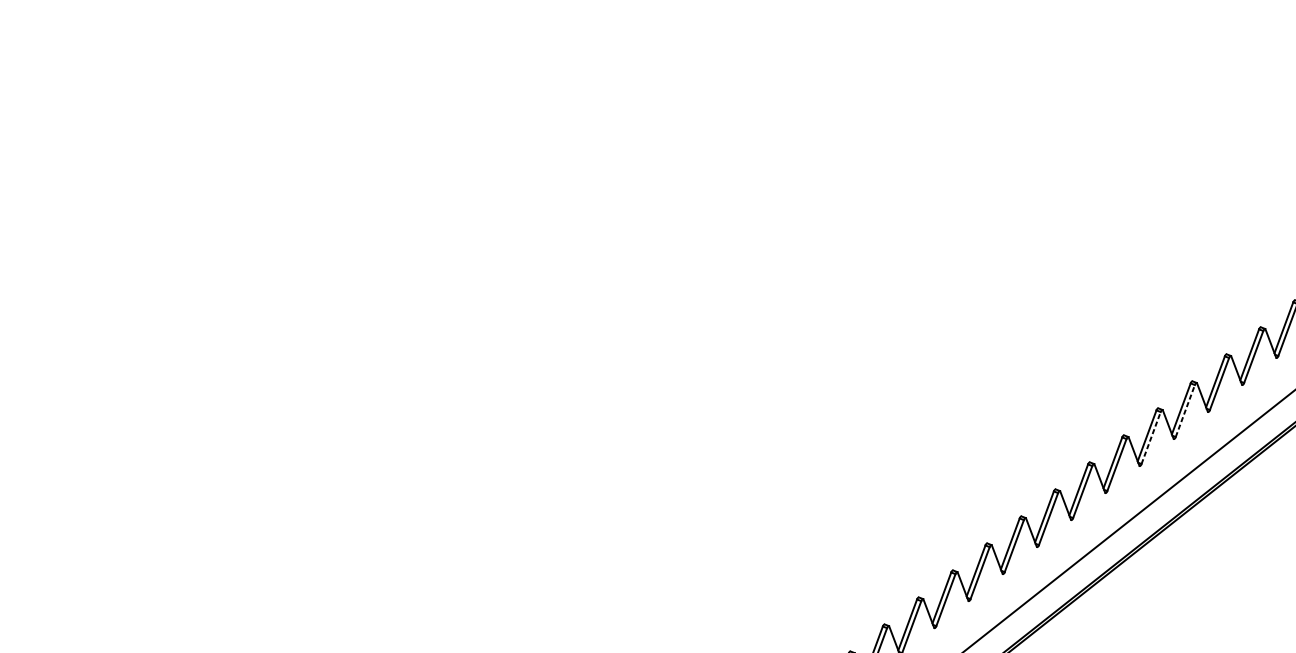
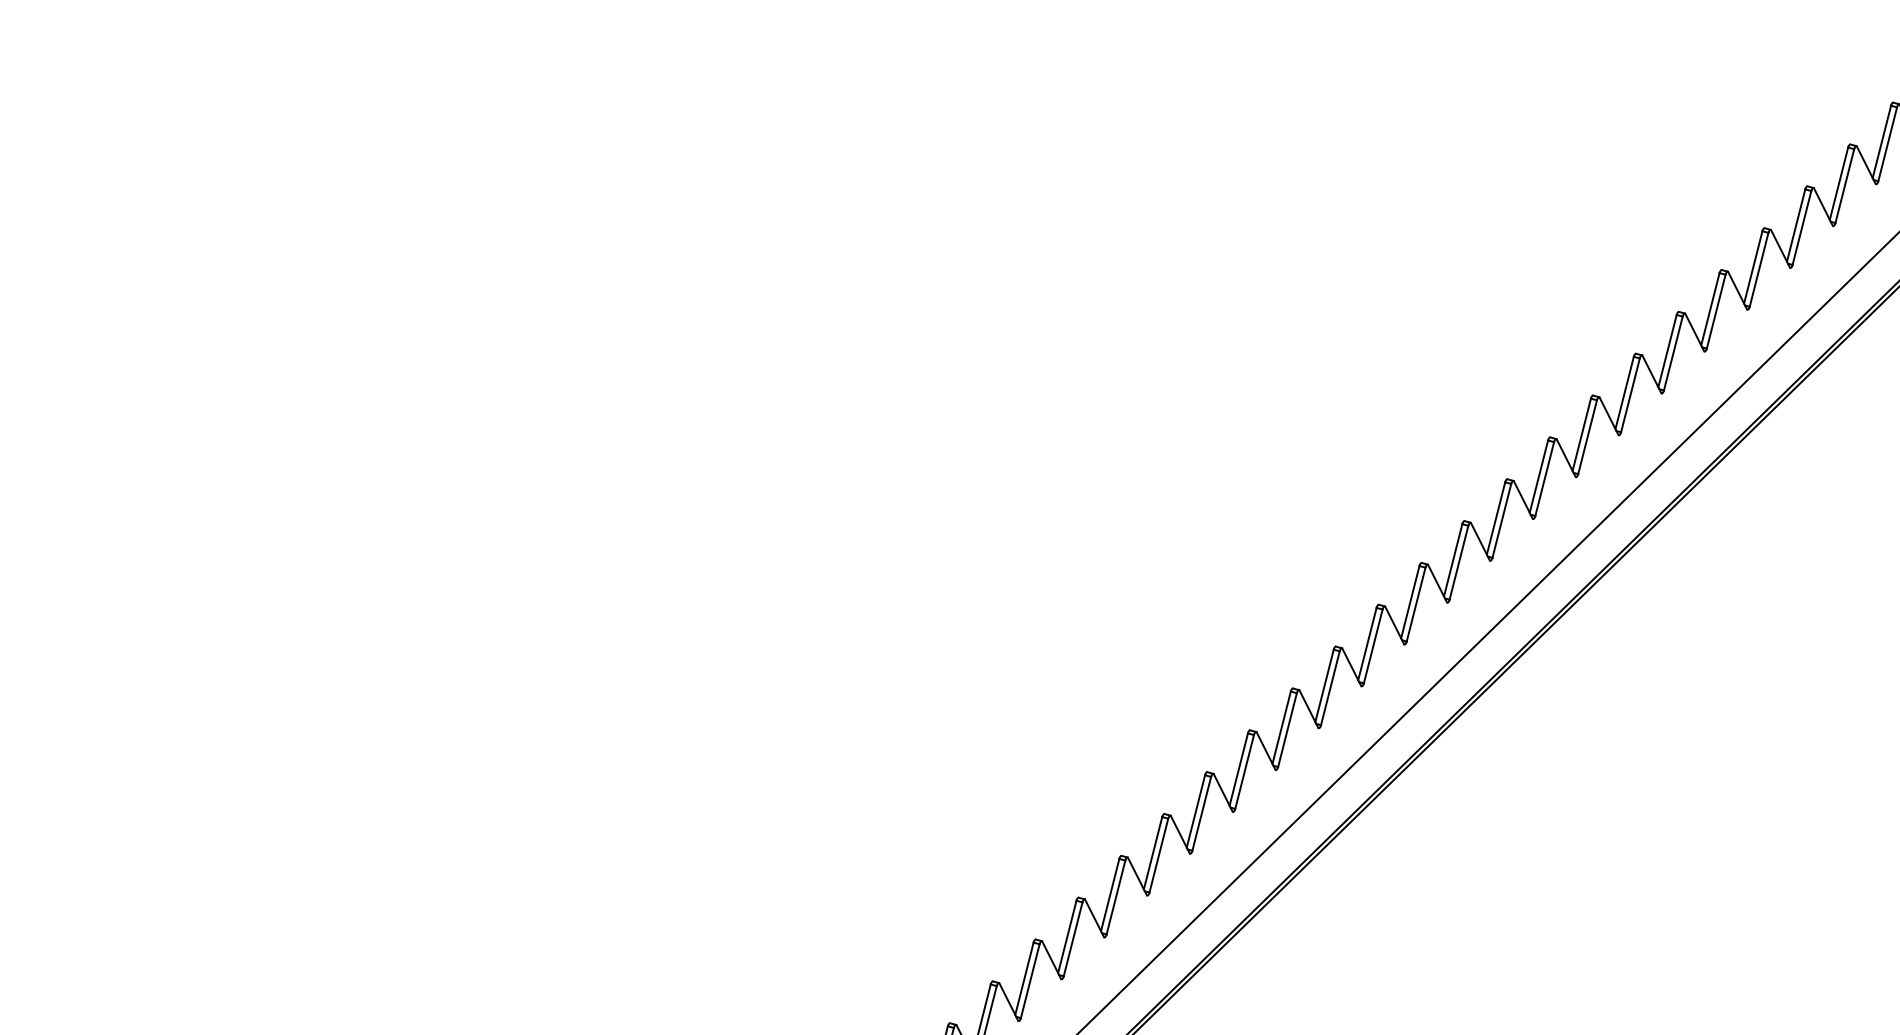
line: (1185, 410) -> (1544, 478), dashed -> solid
line: (1150, 437) -> (1501, 520), dashed -> solid

